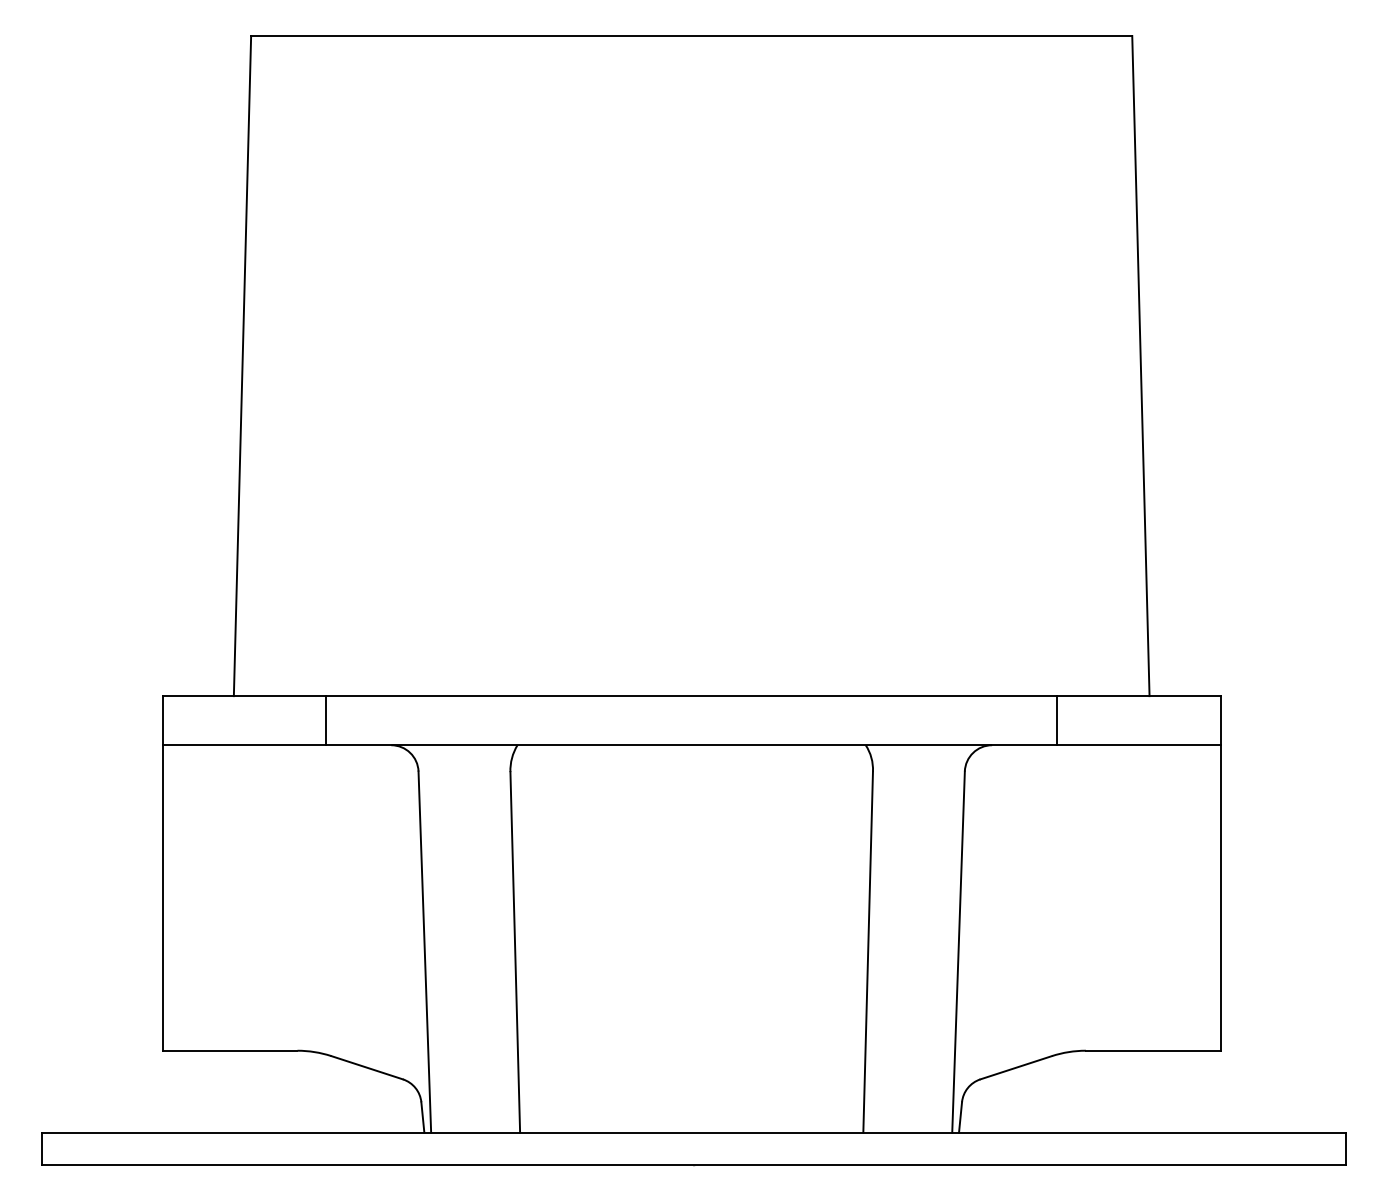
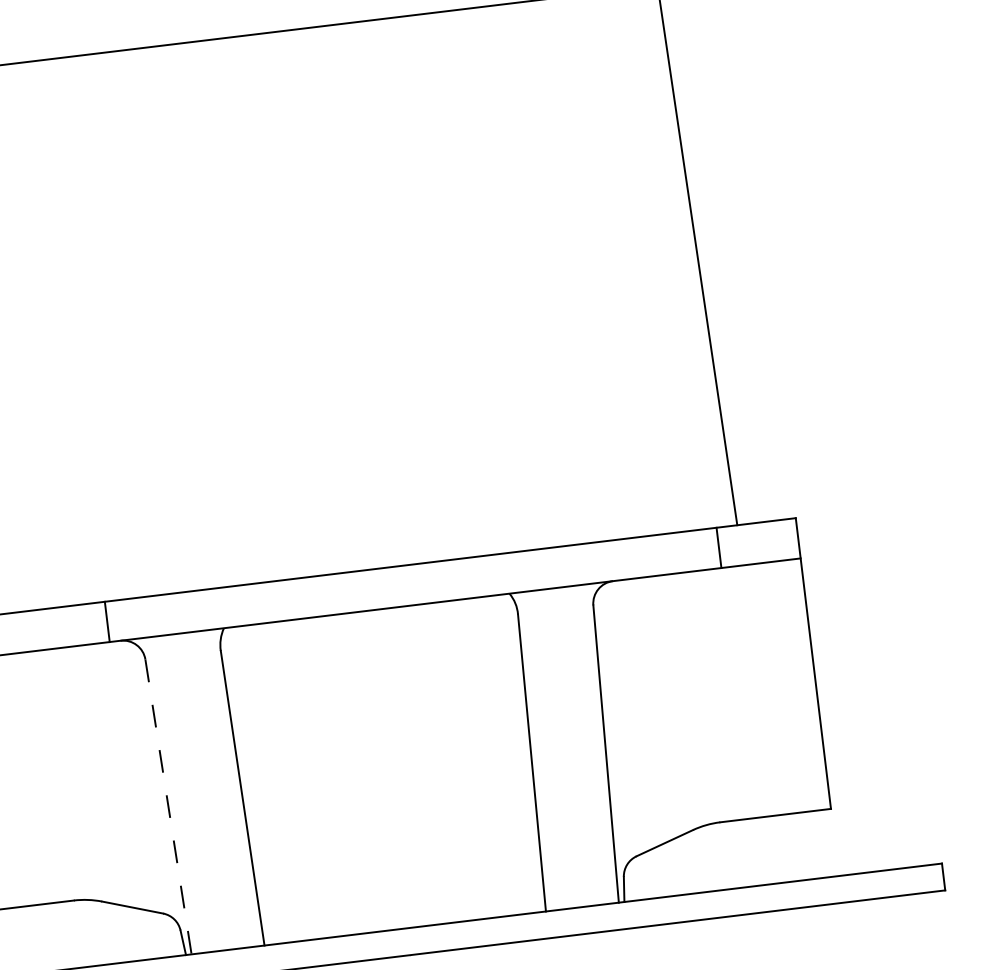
line: (326, 720) -> (107, 621), moved
line: (1057, 720) -> (719, 547), moved
line: (424, 952) -> (168, 807), solid -> dashed

